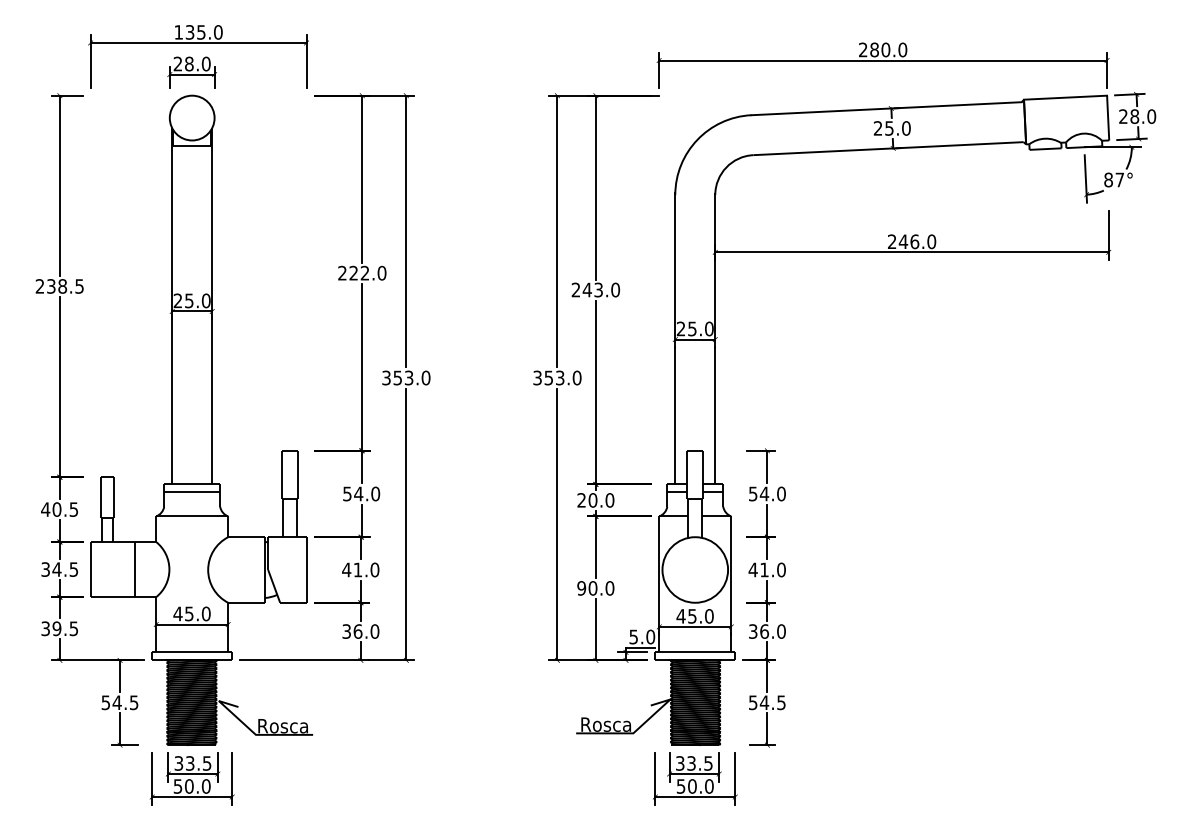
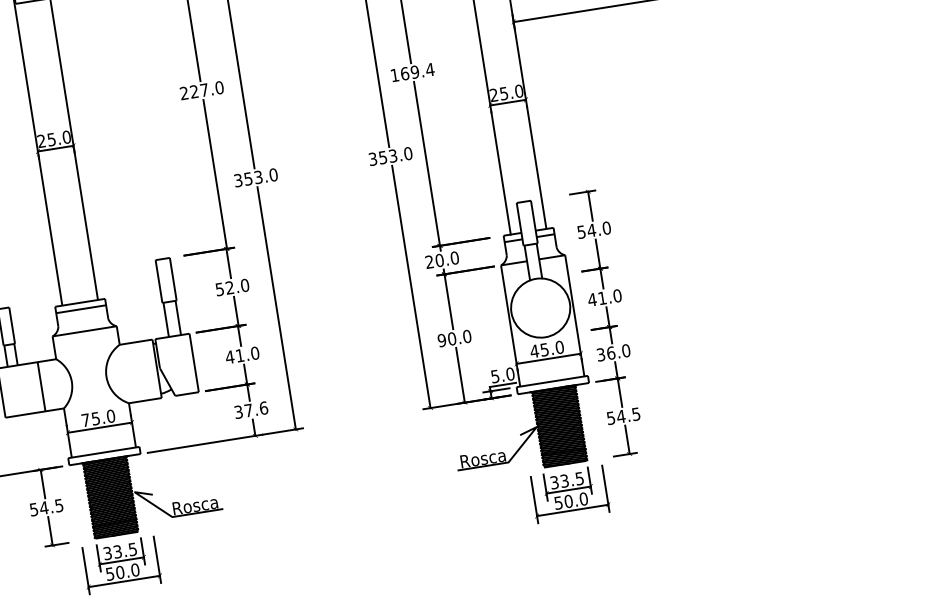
text: (364, 272) -> (203, 89), 222.0 -> 227.0
text: (595, 289) -> (412, 72), 243.0 -> 169.4
text: (358, 493) -> (229, 287), 54.0 -> 52.0
text: (177, 613) -> (85, 419), 45.0 -> 75.0
text: (366, 631) -> (256, 409), 36.0 -> 37.6

